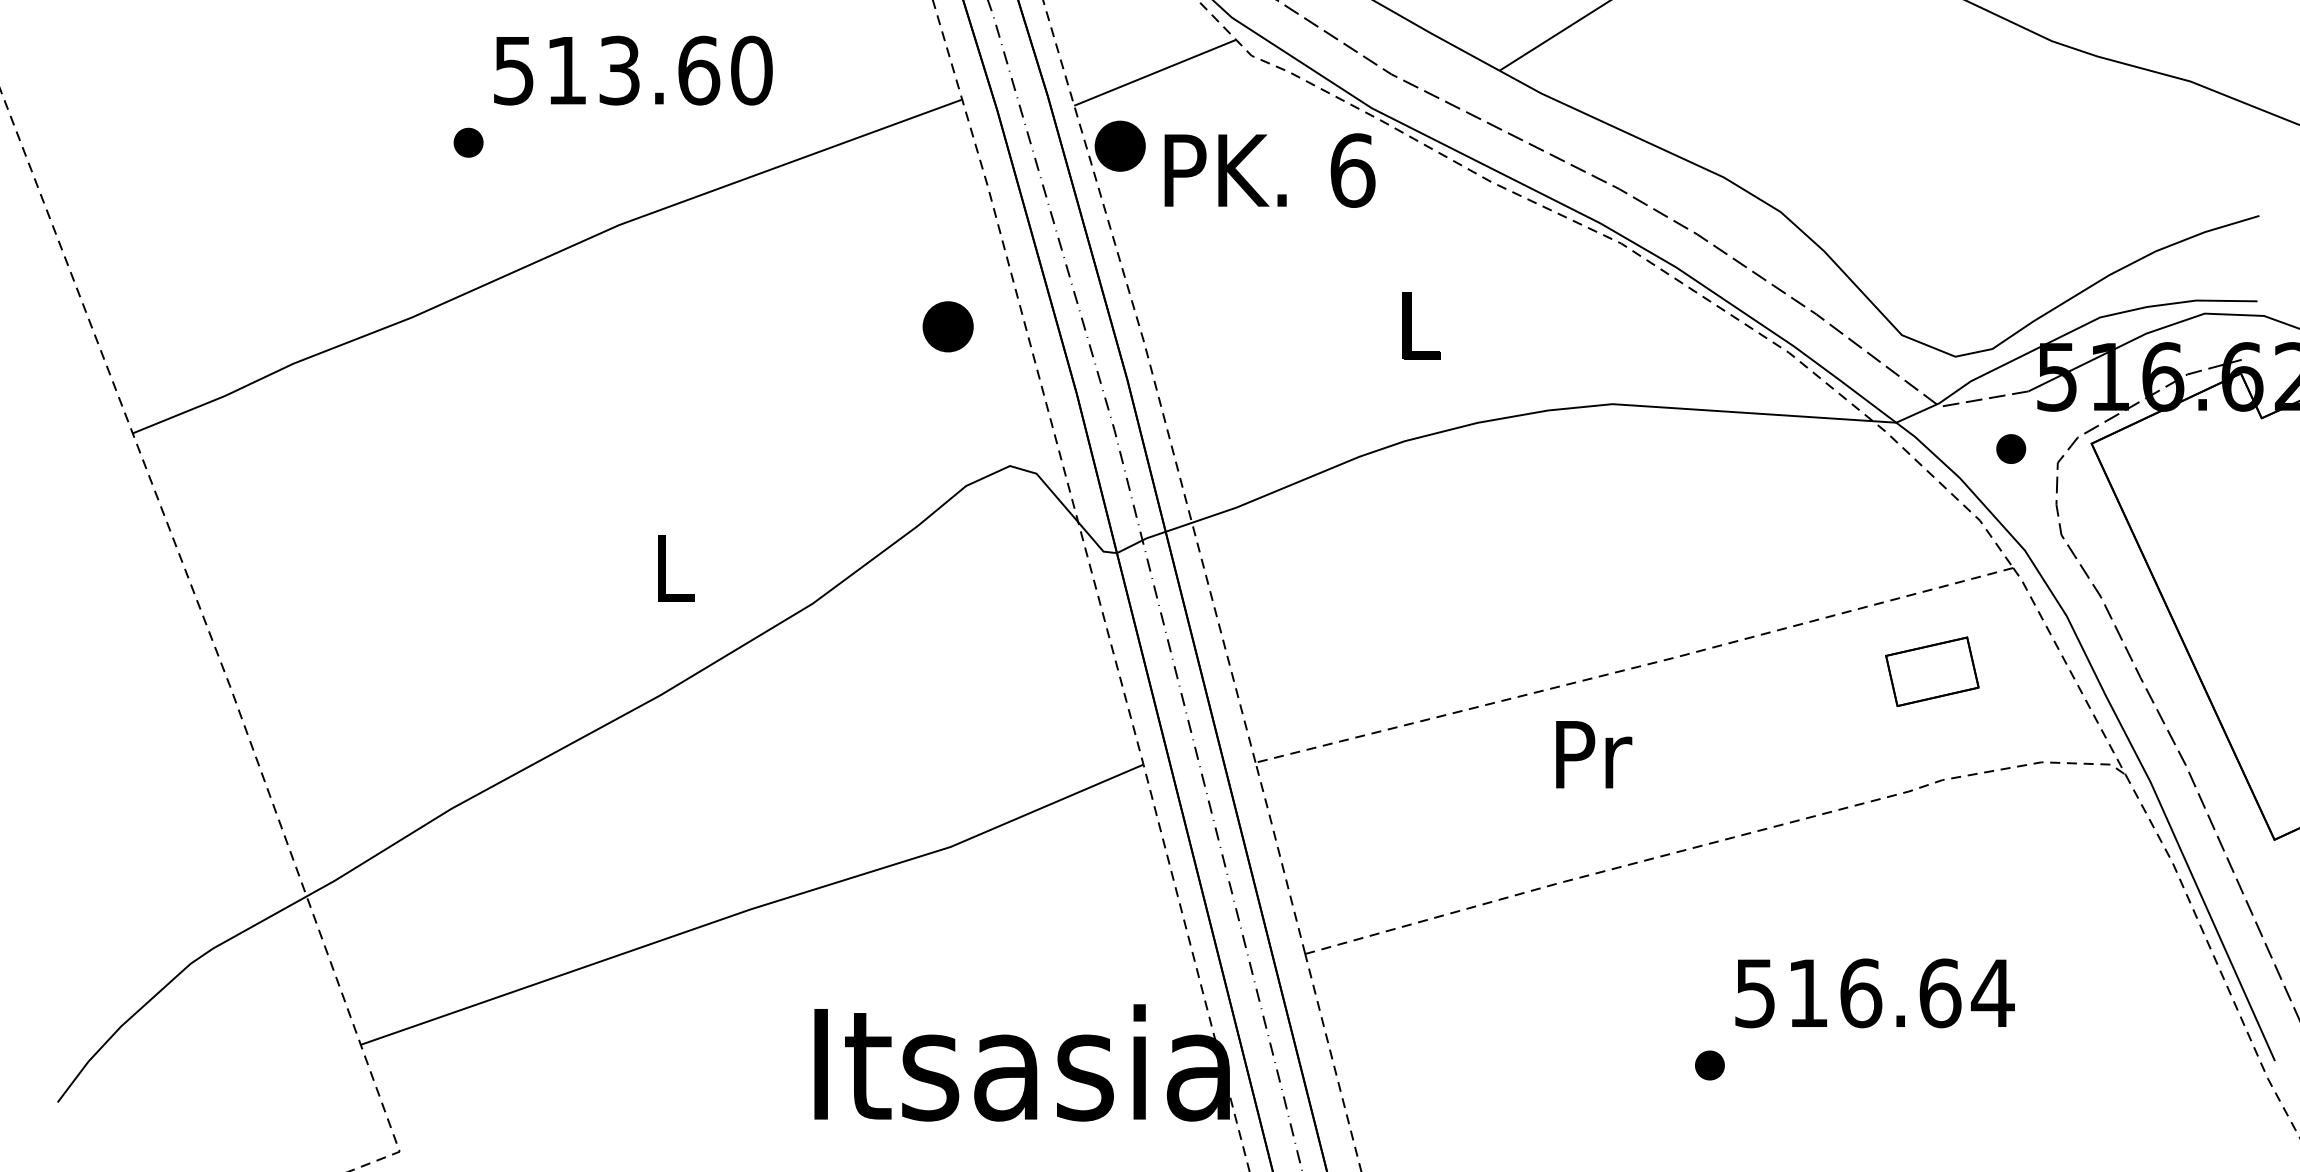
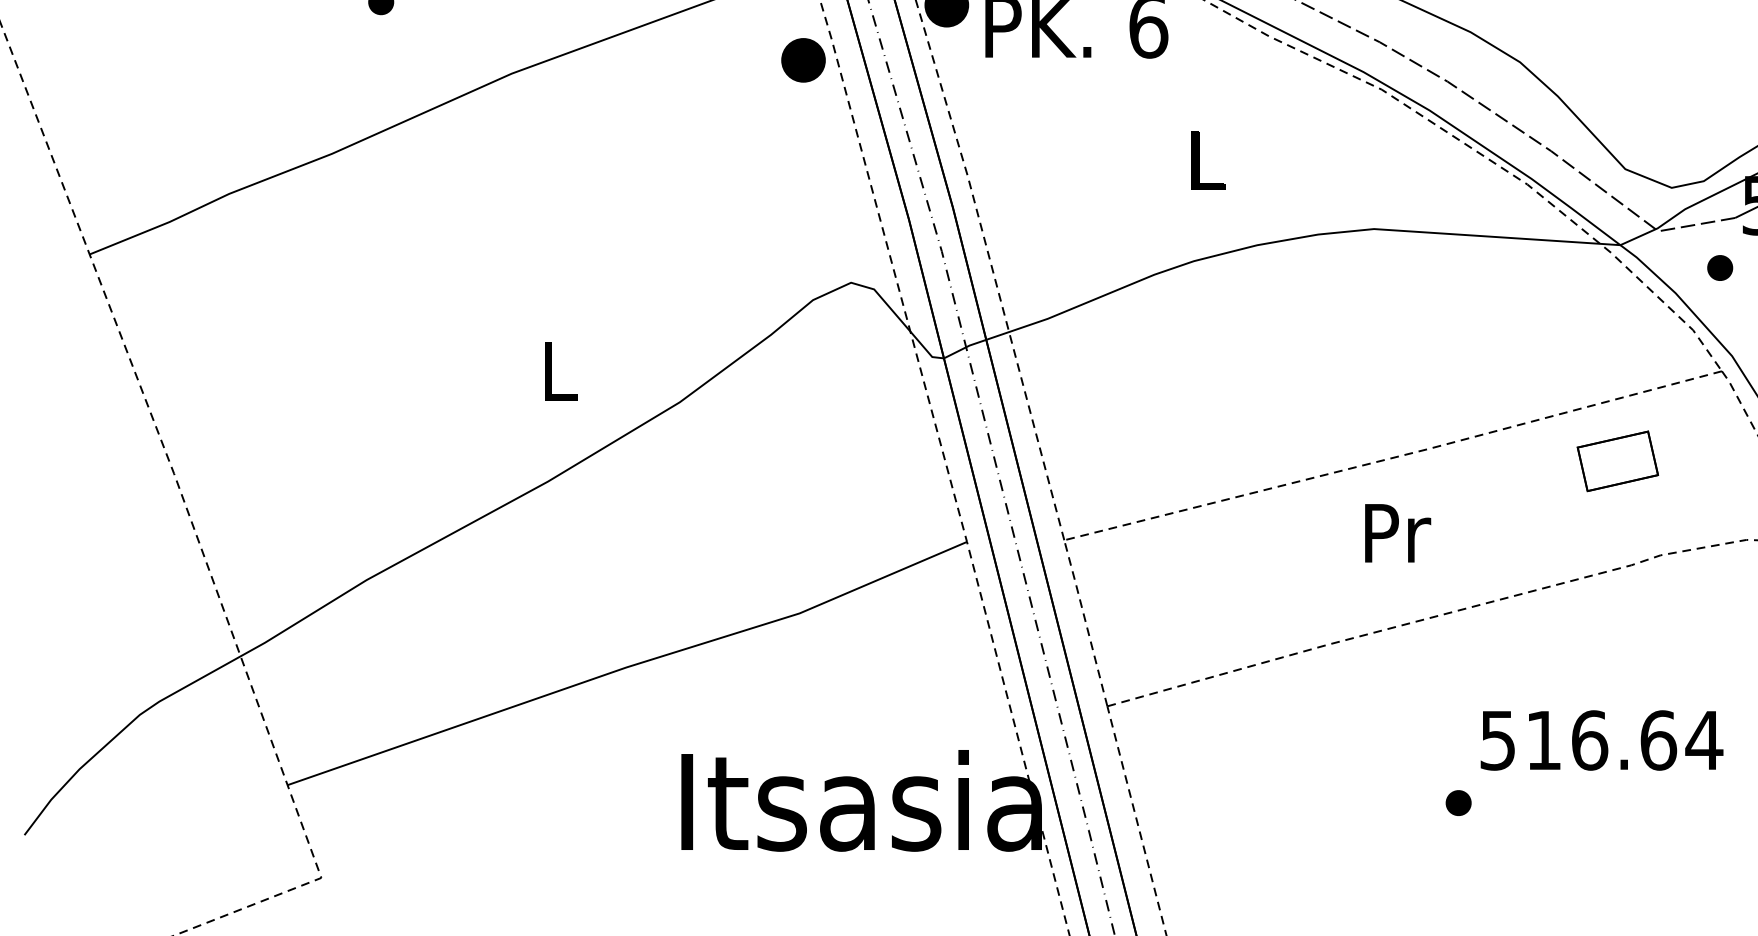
part: (947, 326) -> (802, 60), moved
part: (1932, 671) -> (1617, 461), moved
text: (1594, 754) -> (1398, 533), moved

